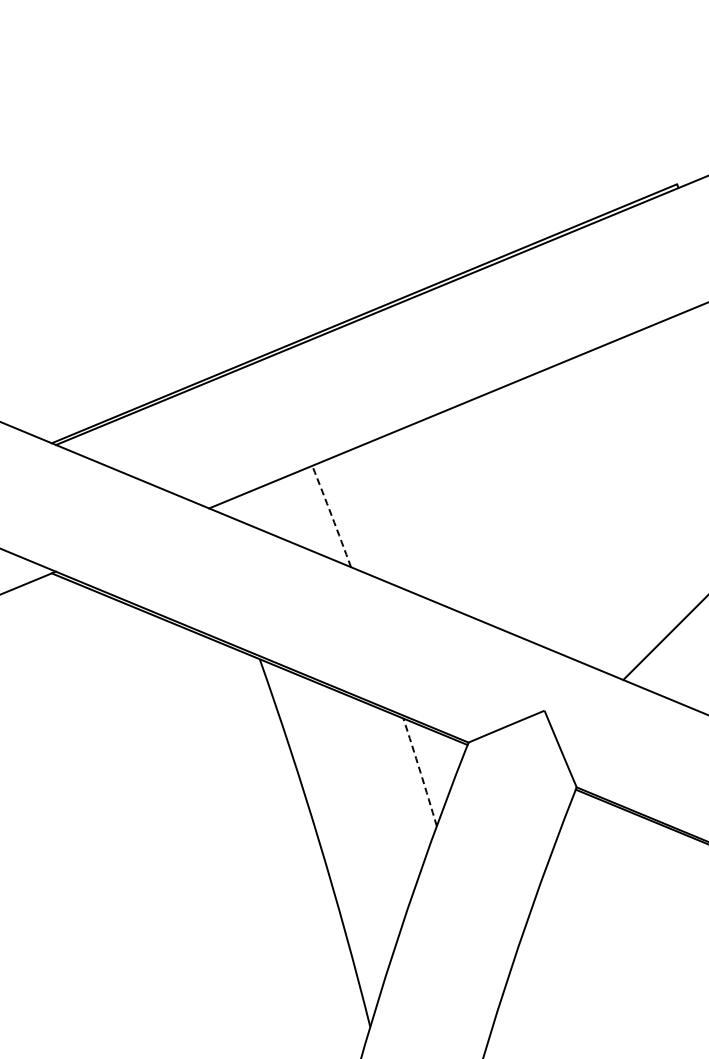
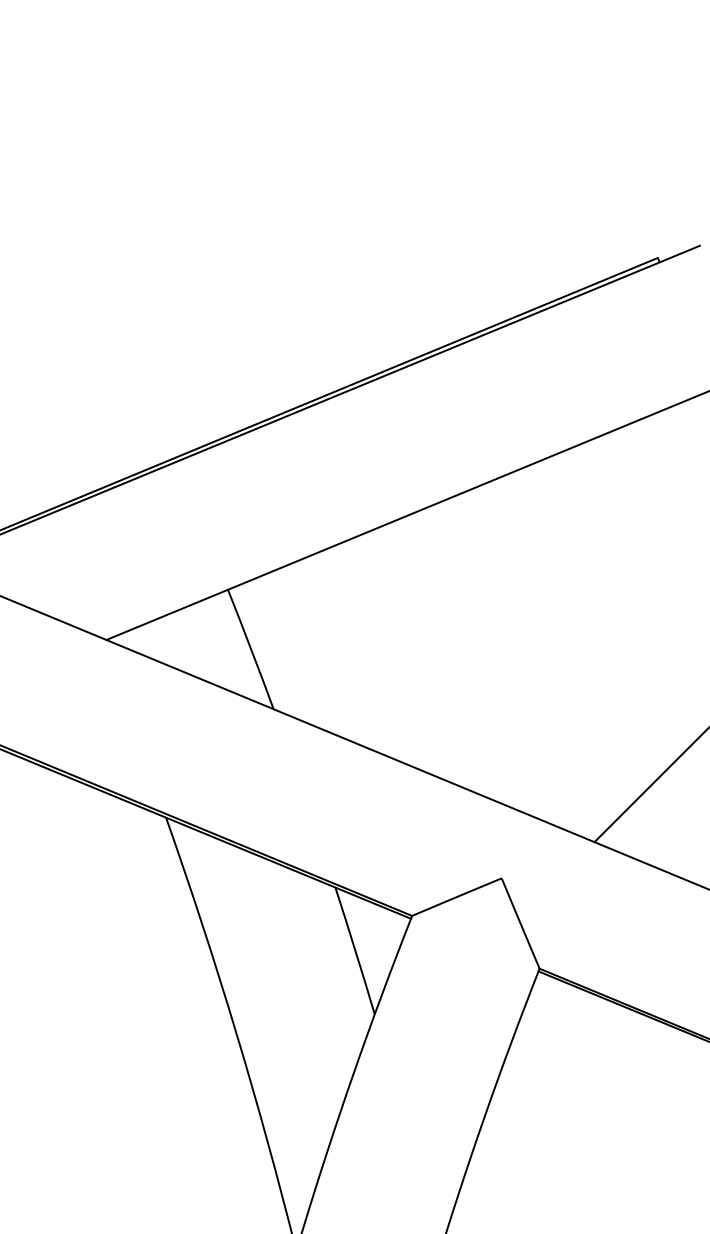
arc: (331, 516) -> (250, 649), dashed -> solid
arc: (420, 772) -> (355, 951), dashed -> solid

